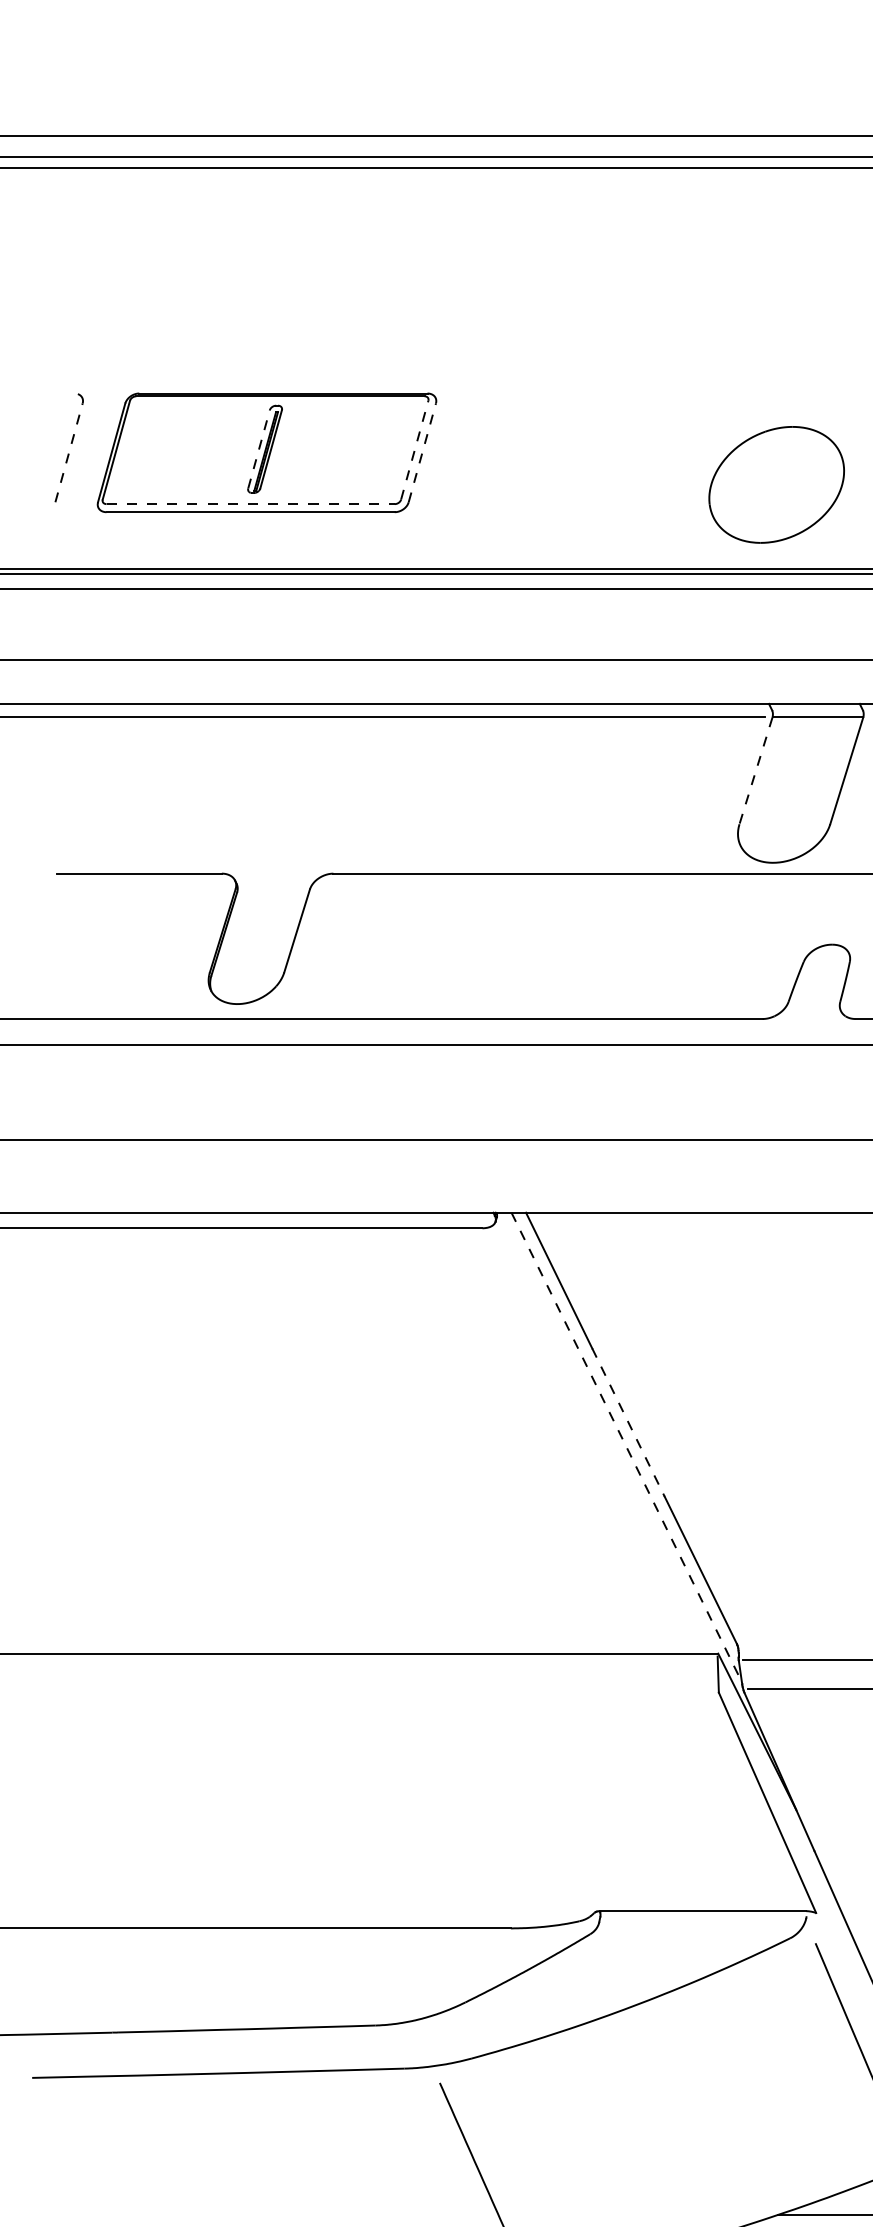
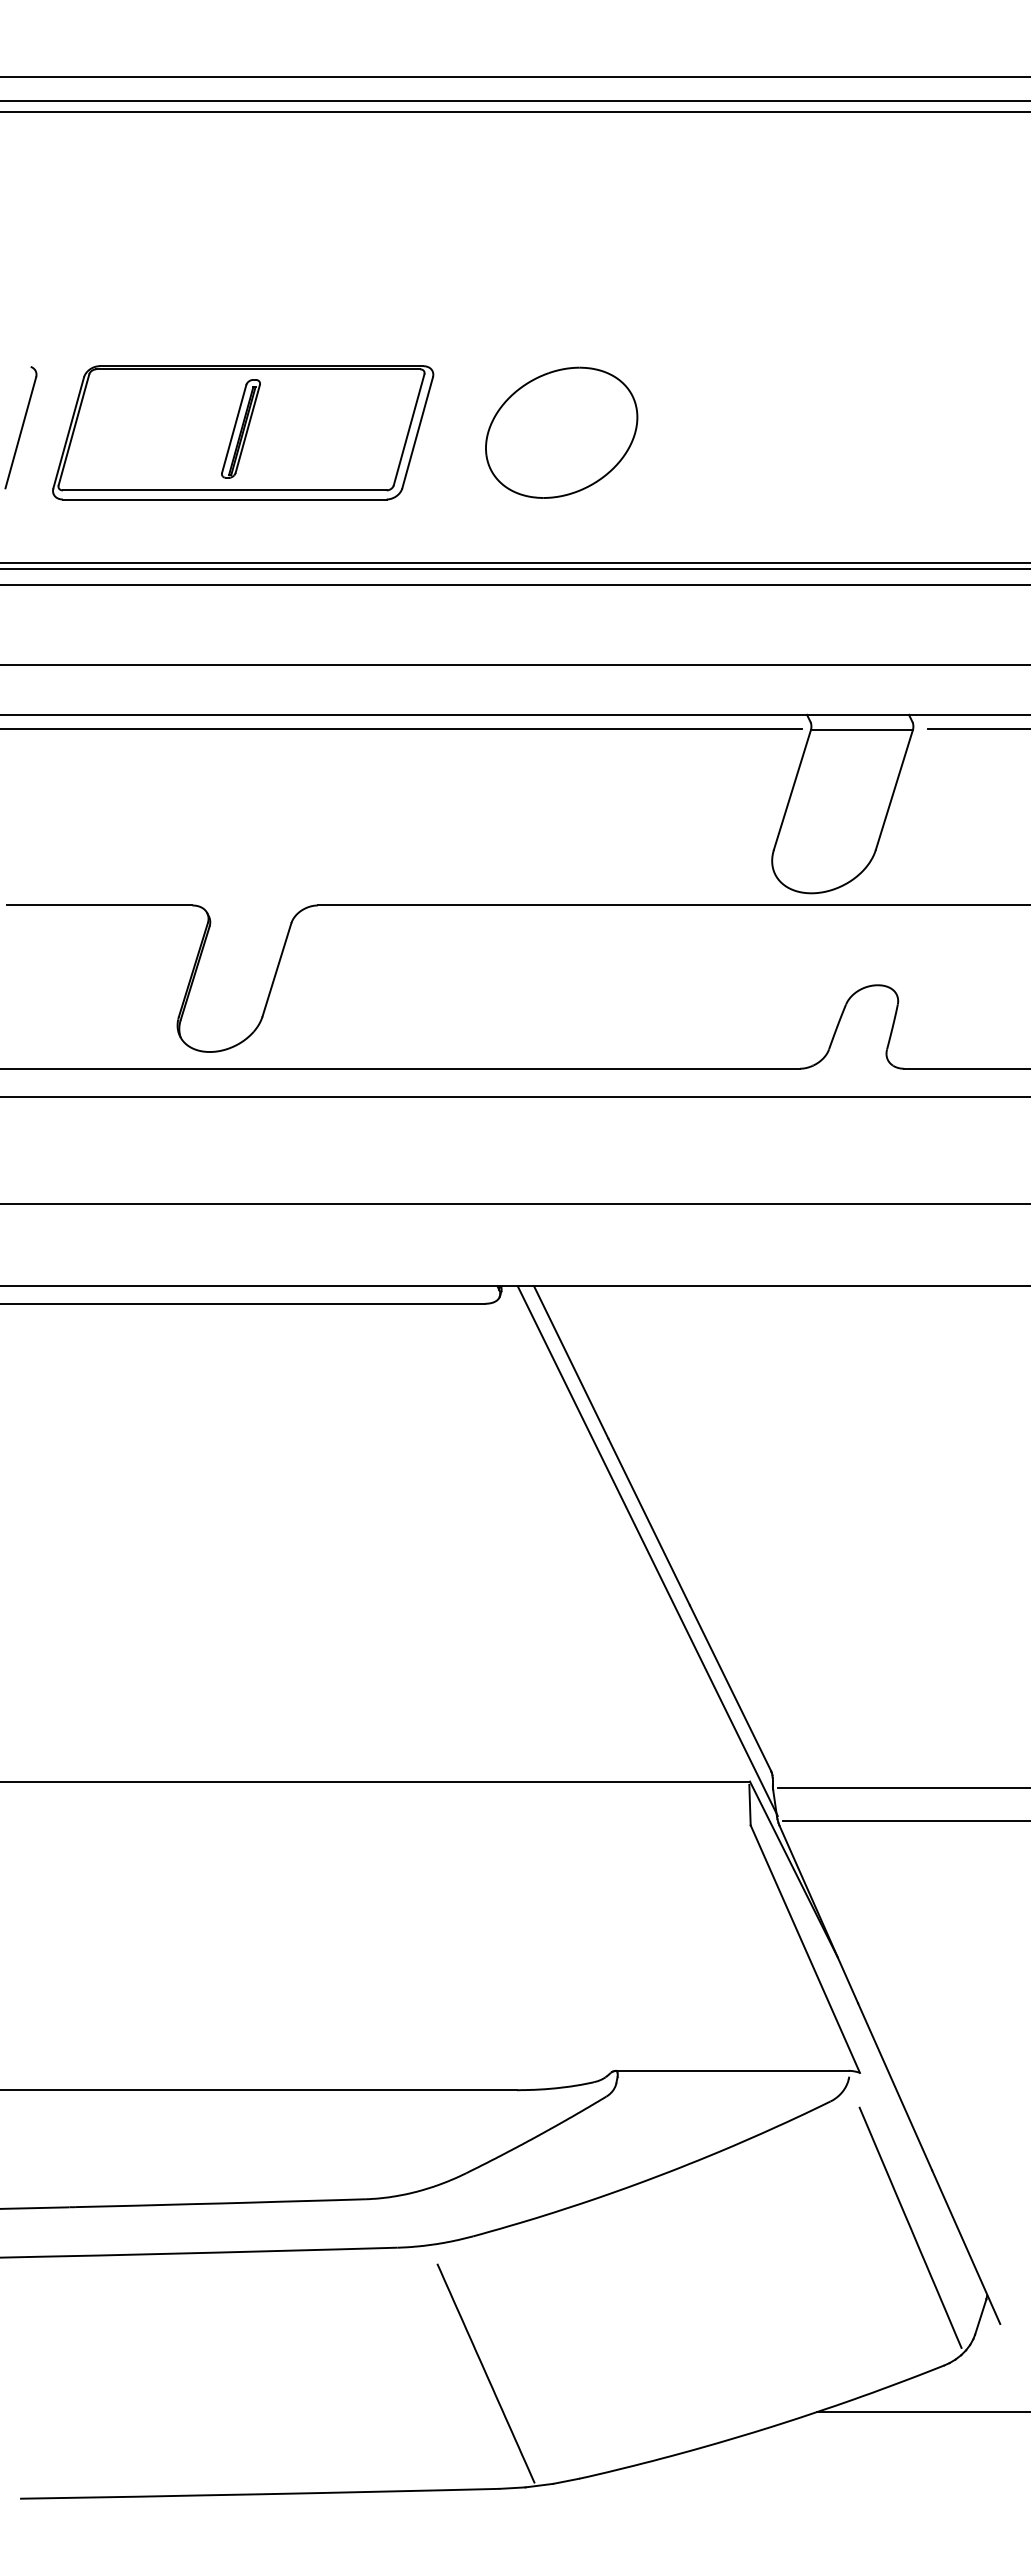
line: (259, 448) -> (234, 428), dashed -> solid
line: (415, 449) -> (409, 429), dashed -> solid
line: (68, 452) -> (20, 432), dashed -> solid
line: (422, 452) -> (417, 432), dashed -> solid
part: (776, 484) -> (561, 432), moved
line: (250, 504) -> (224, 490), dashed -> solid
line: (756, 771) -> (792, 790), dashed -> solid
line: (628, 1422) -> (649, 1522), dashed -> solid
line: (627, 1448) -> (648, 1551), dashed -> solid

